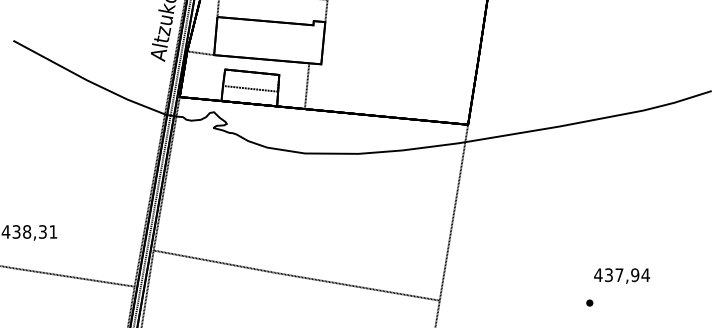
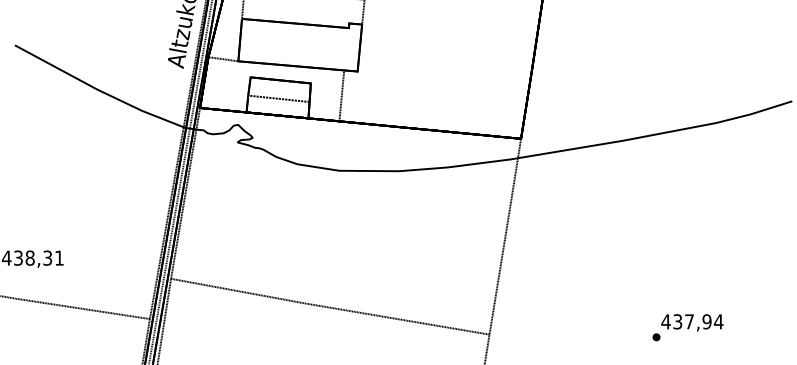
text: (621, 275) -> (691, 322), moved

